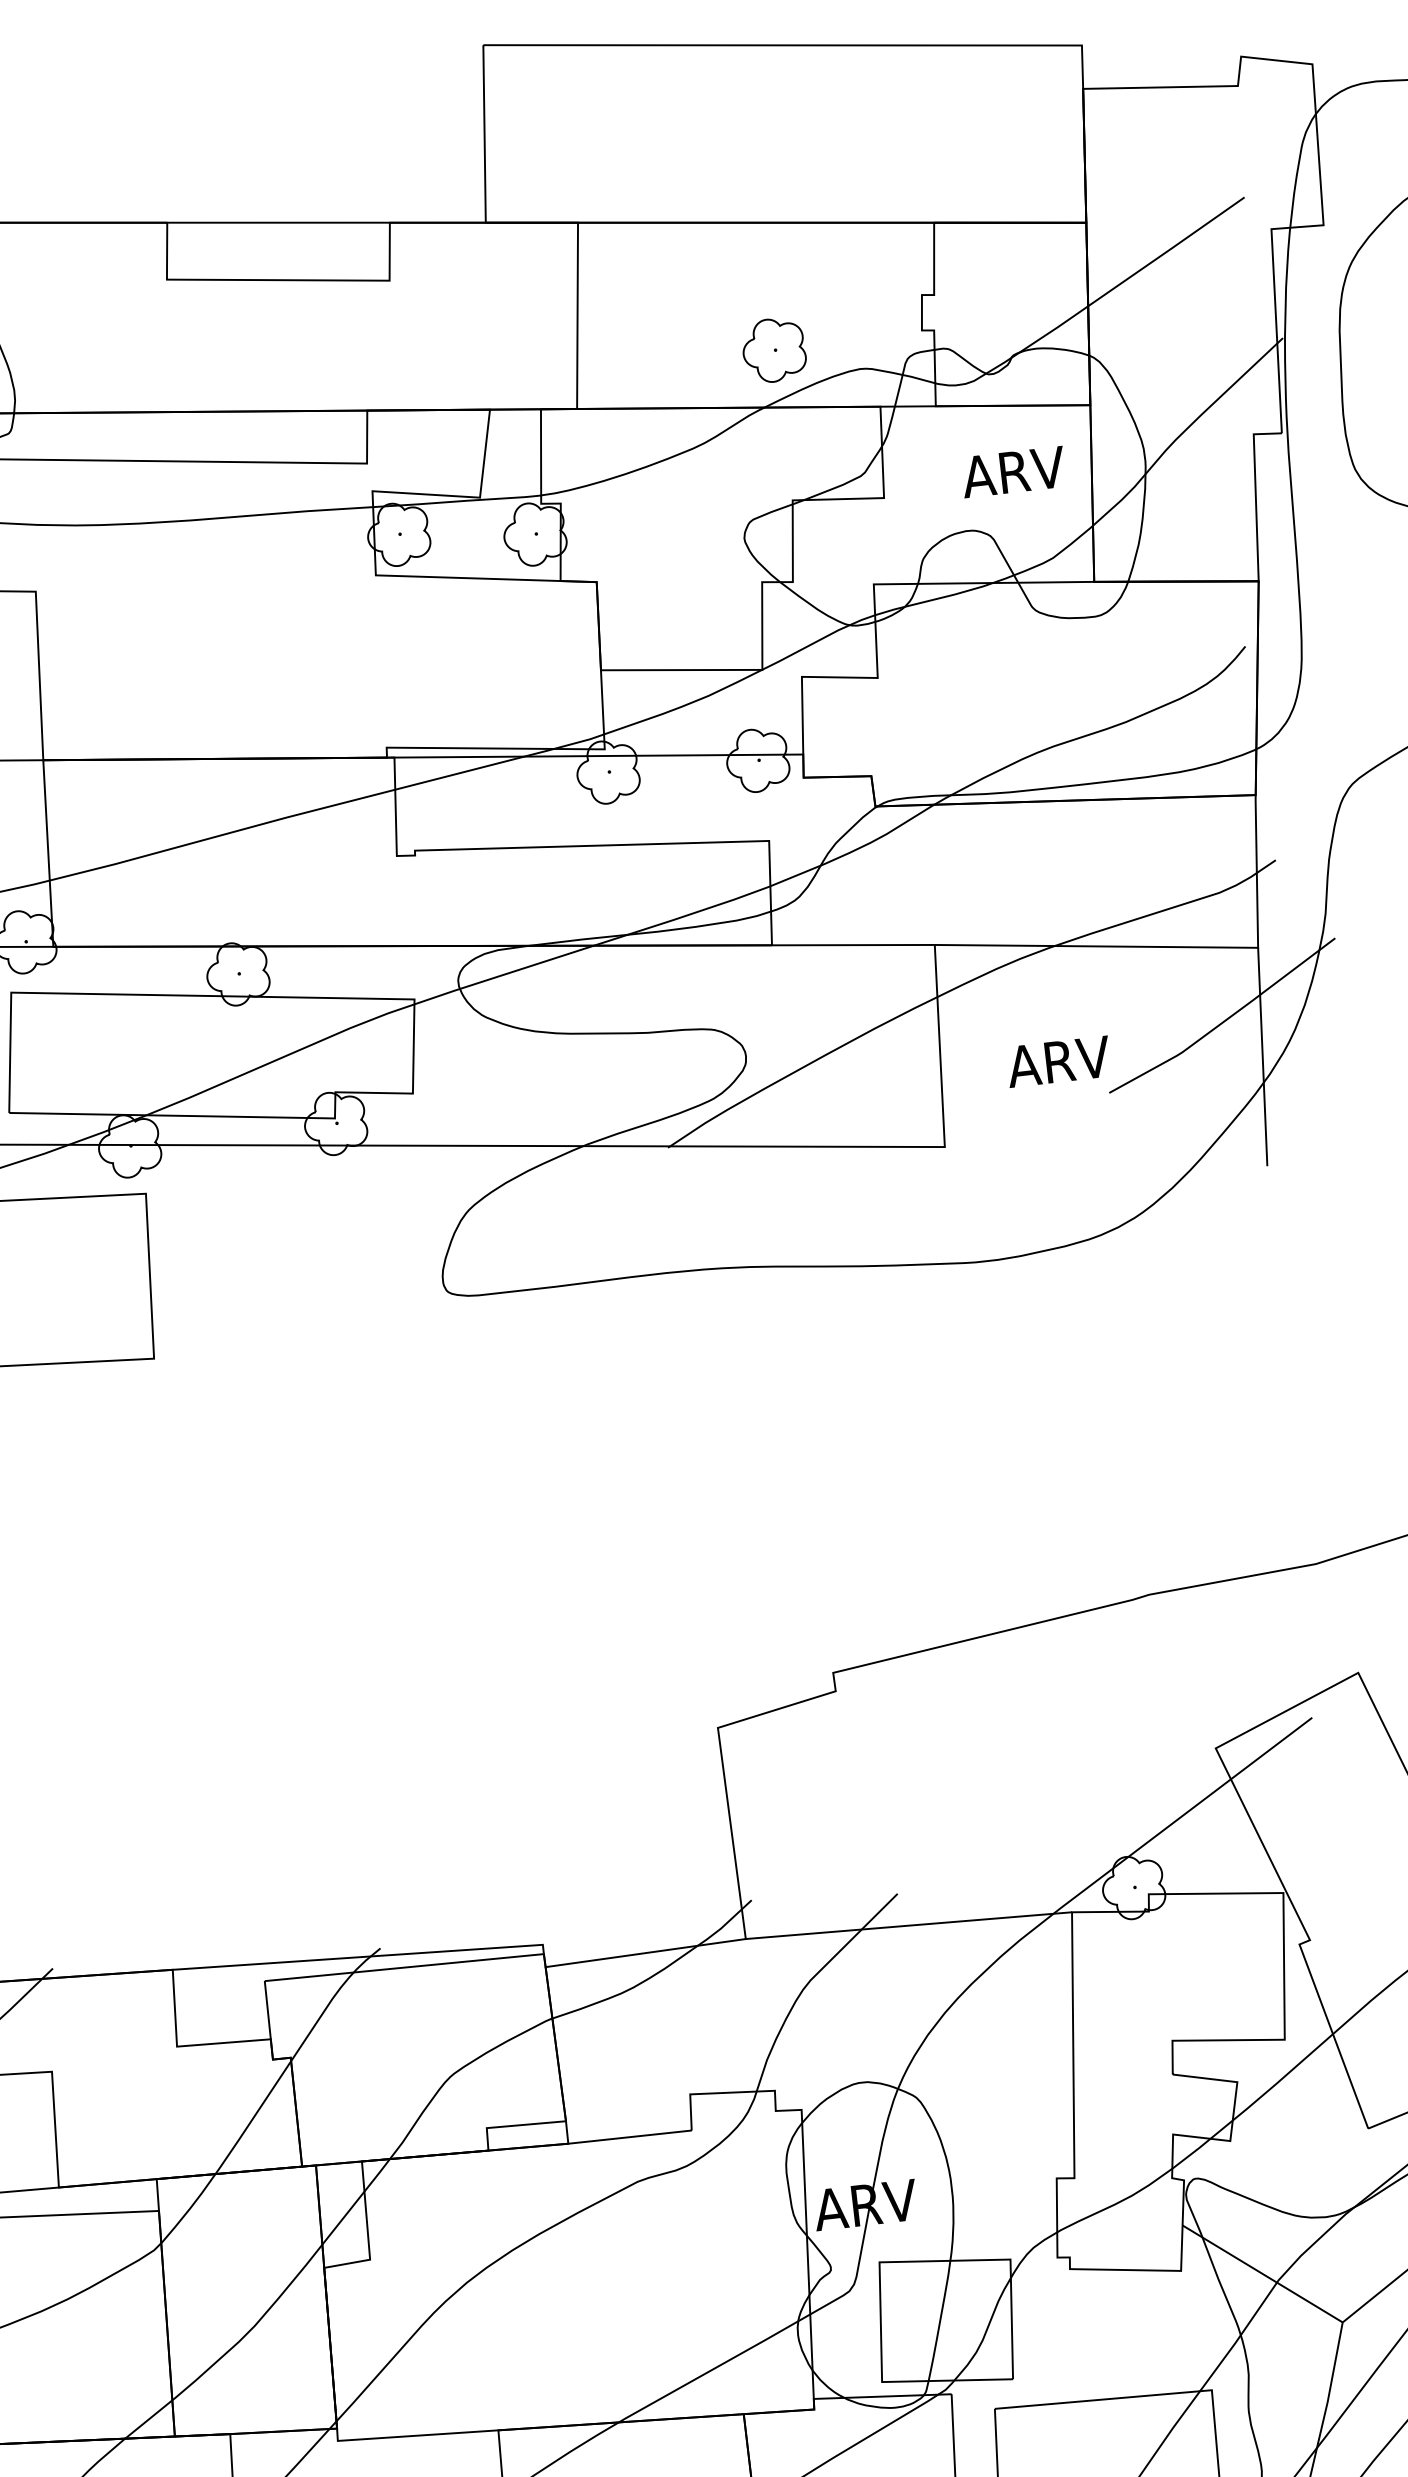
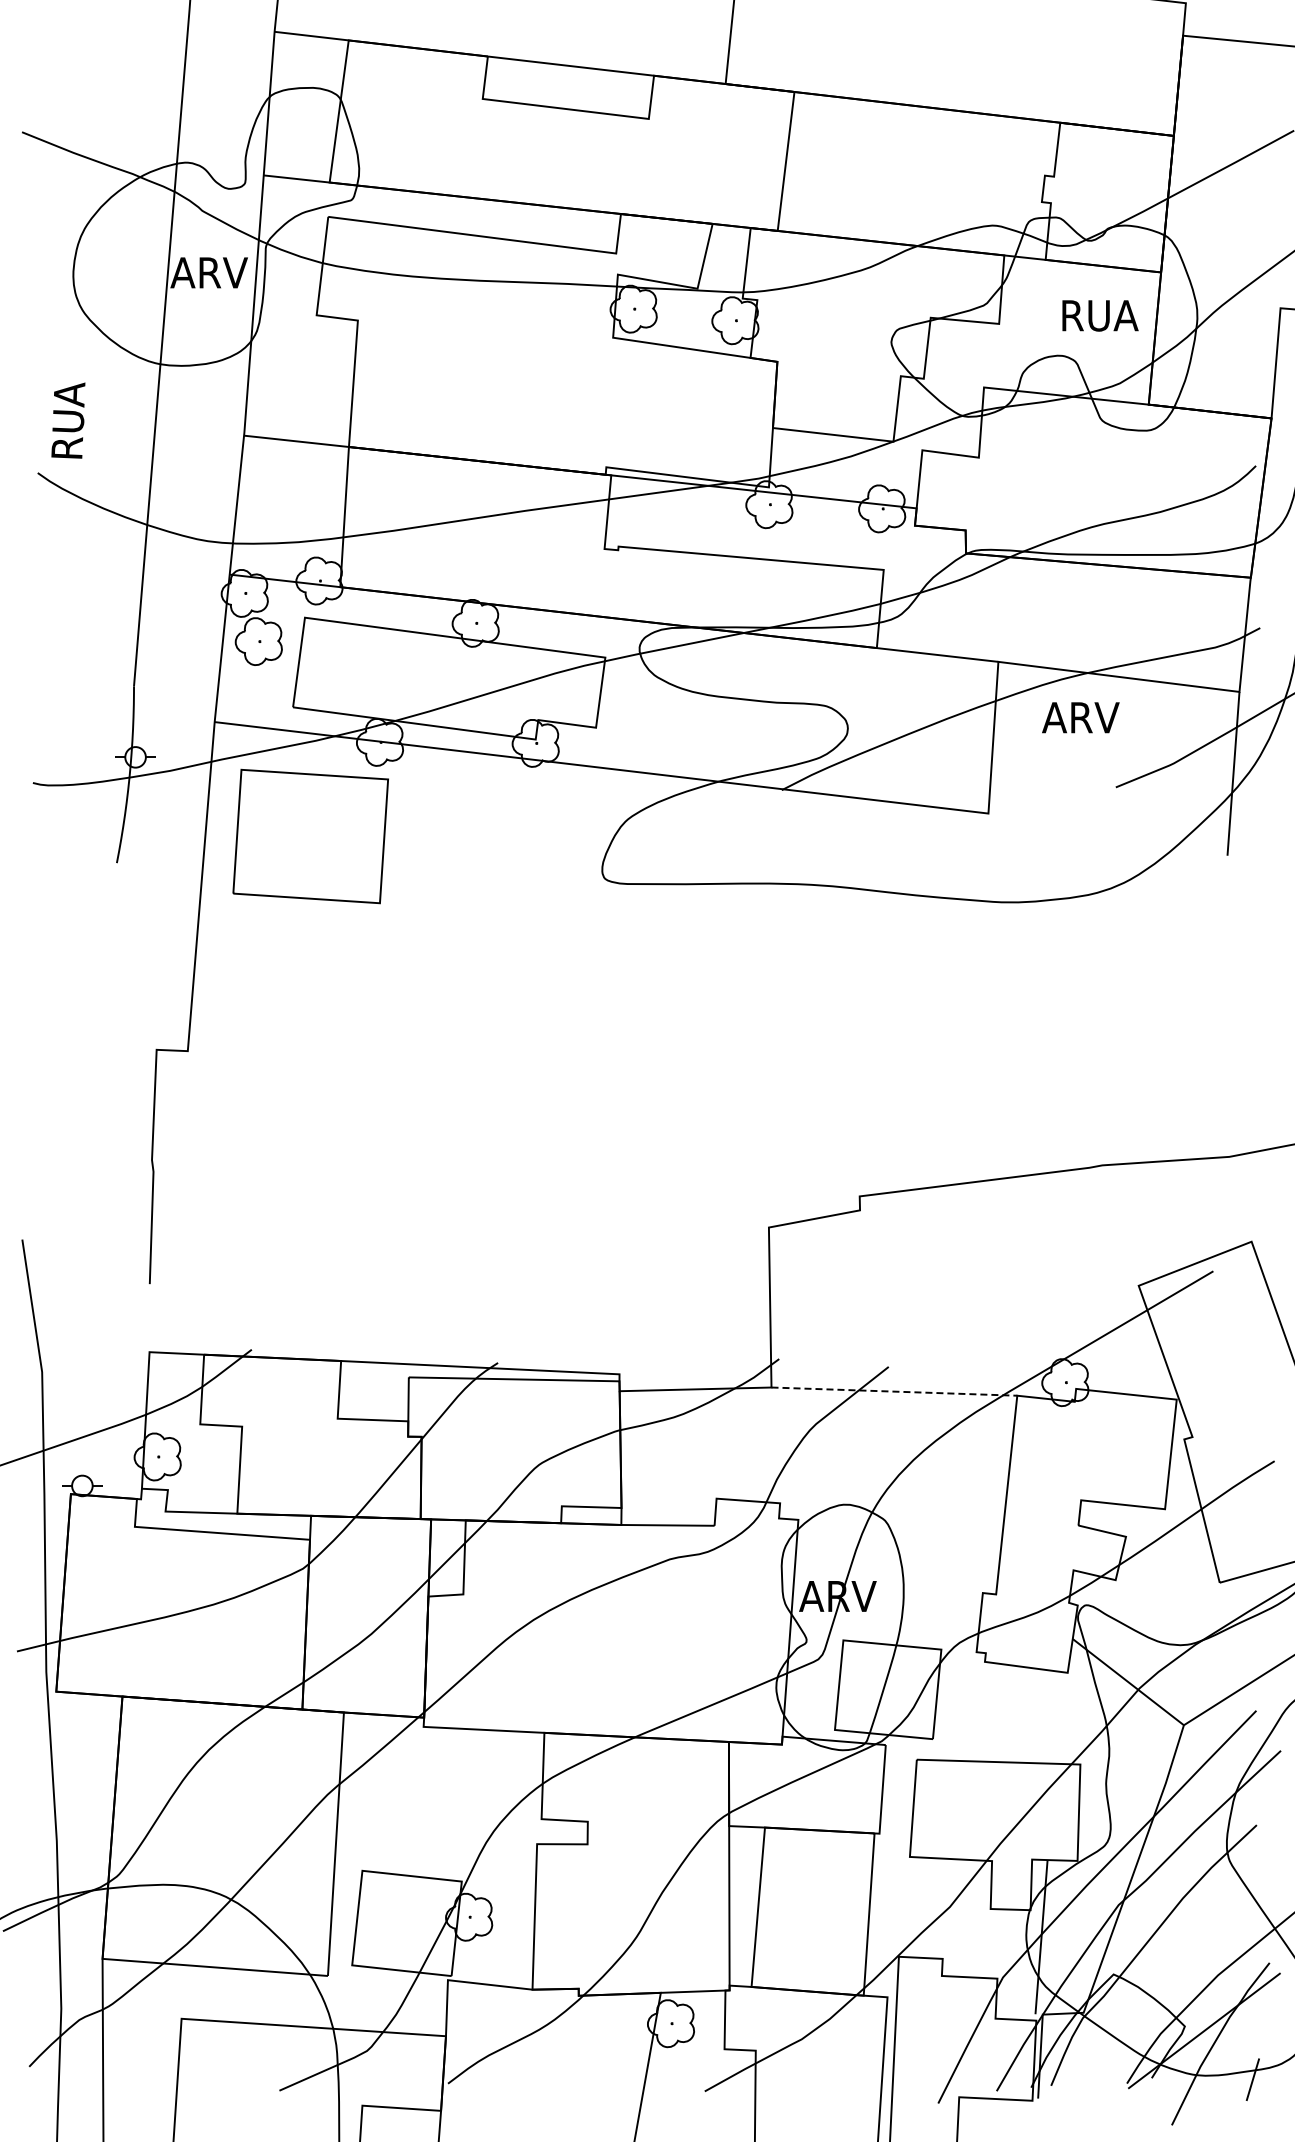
part: (773, 349) -> (929, 203), removed
text: (1014, 471) -> (1098, 315), ARV -> RUA
text: (1058, 1061) -> (1080, 717), moved
line: (909, 1925) -> (894, 1391), solid -> dashed

